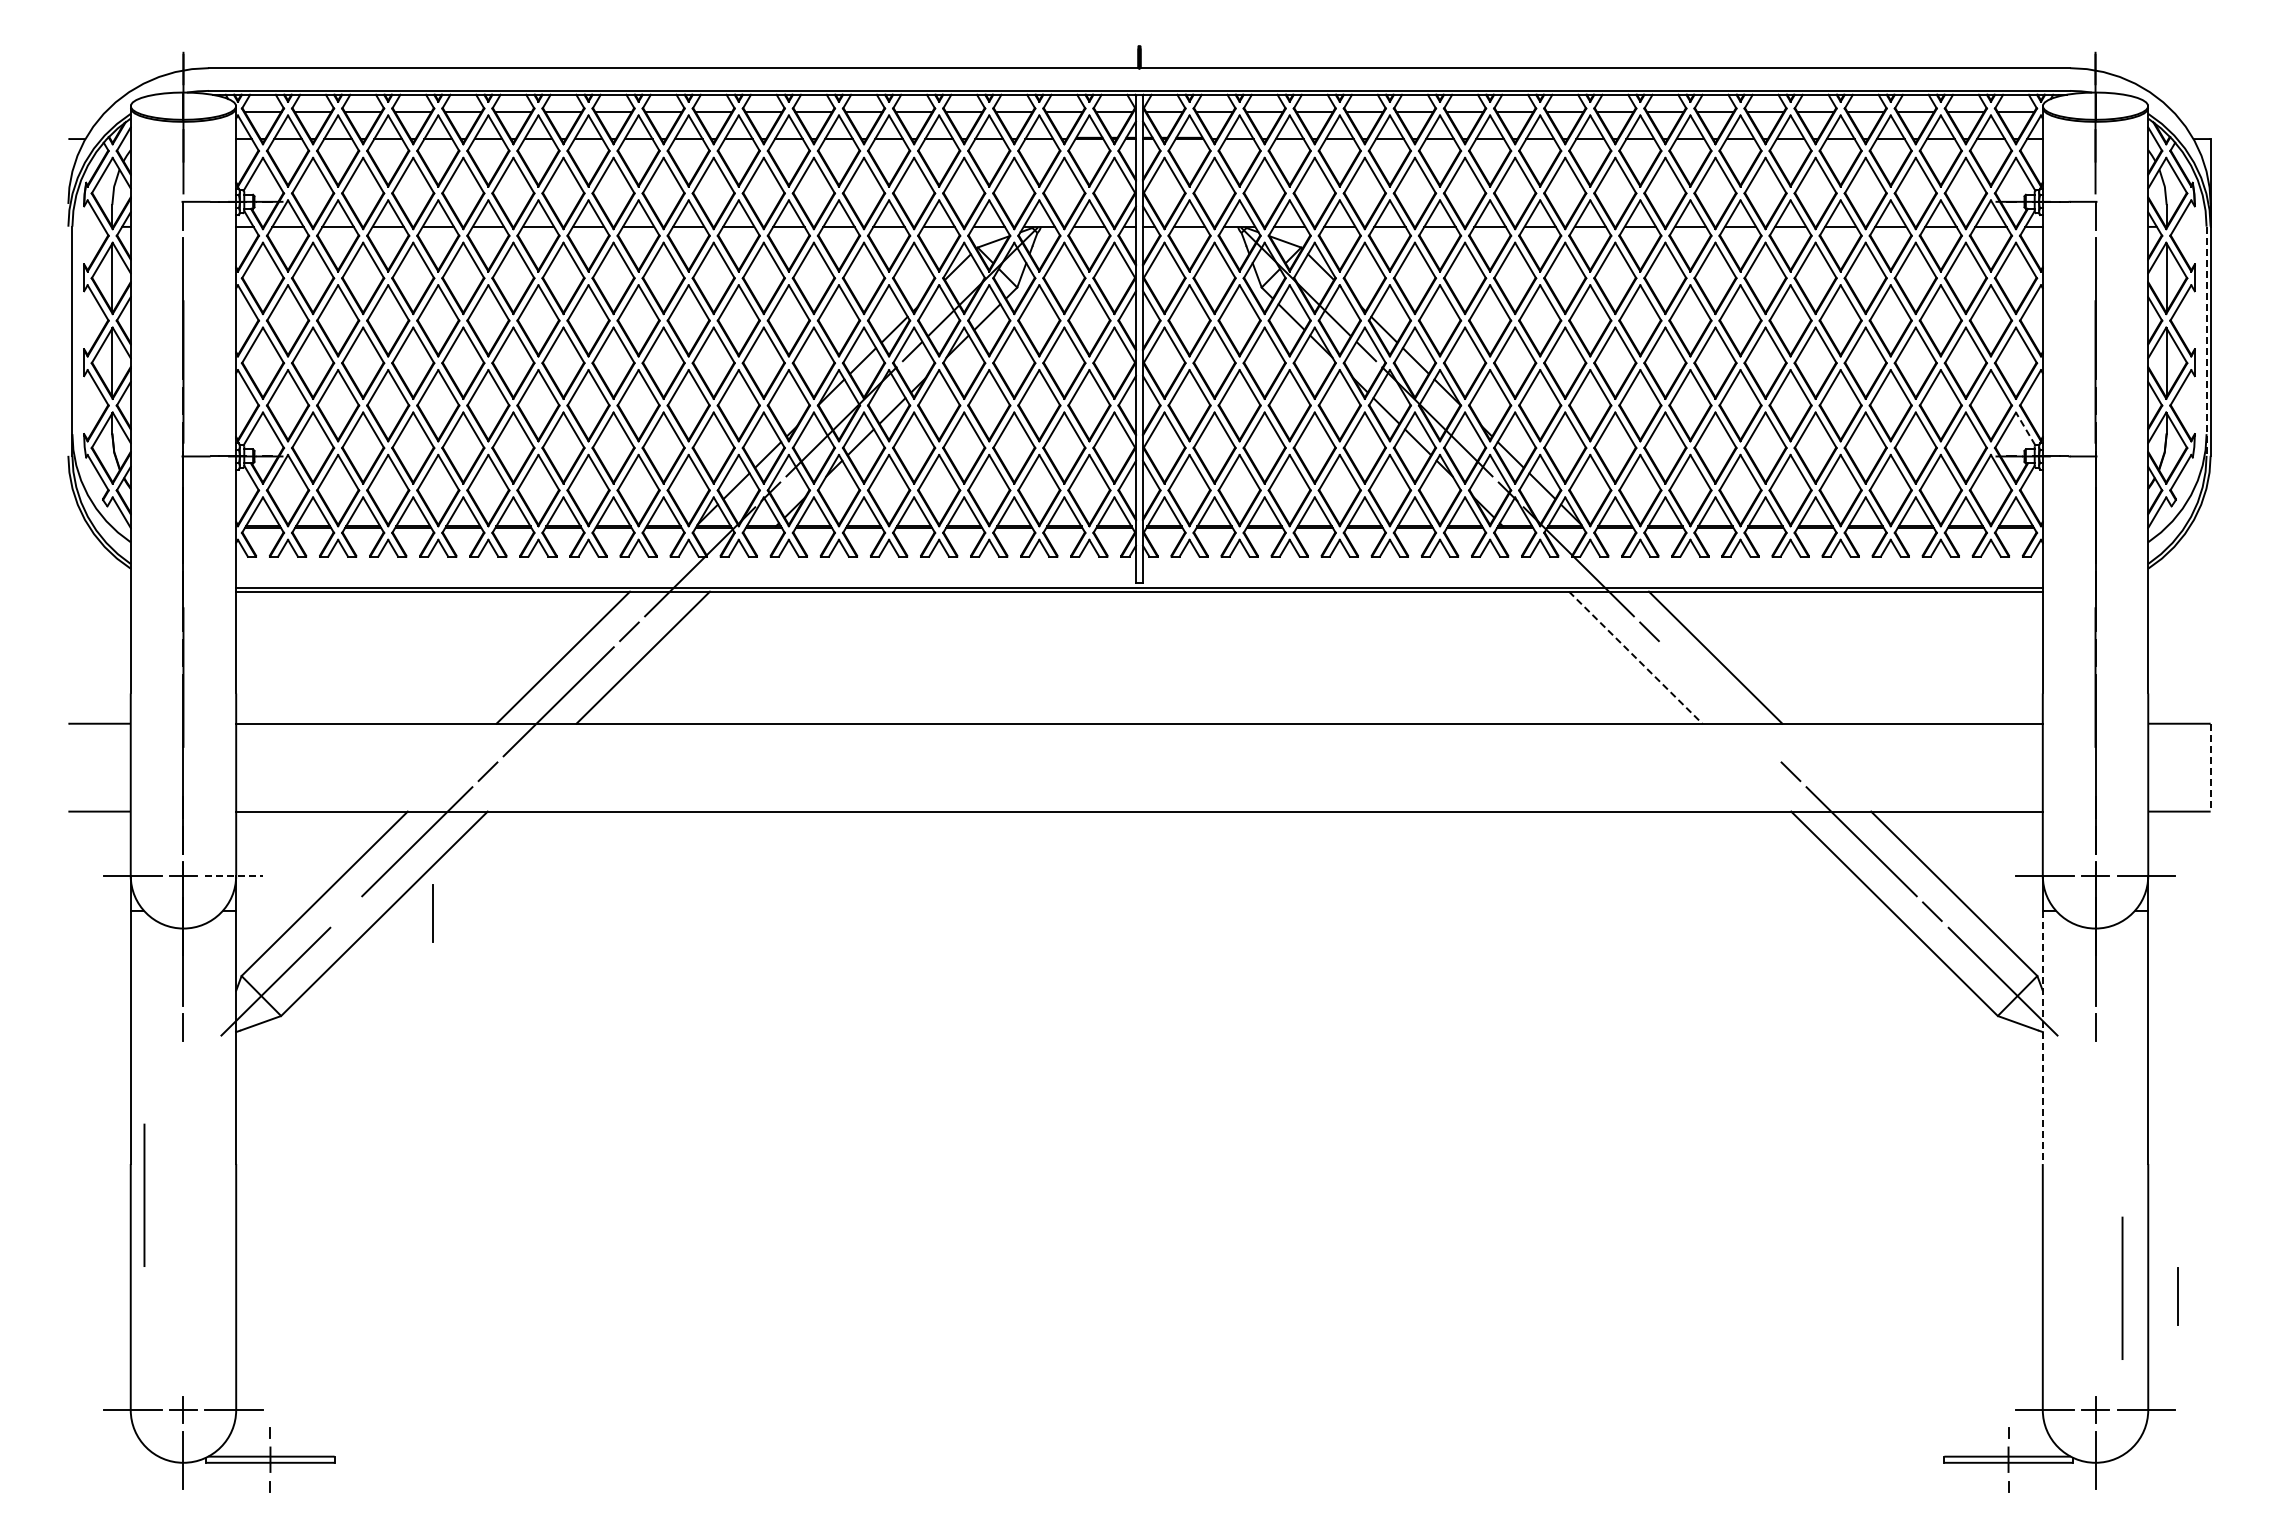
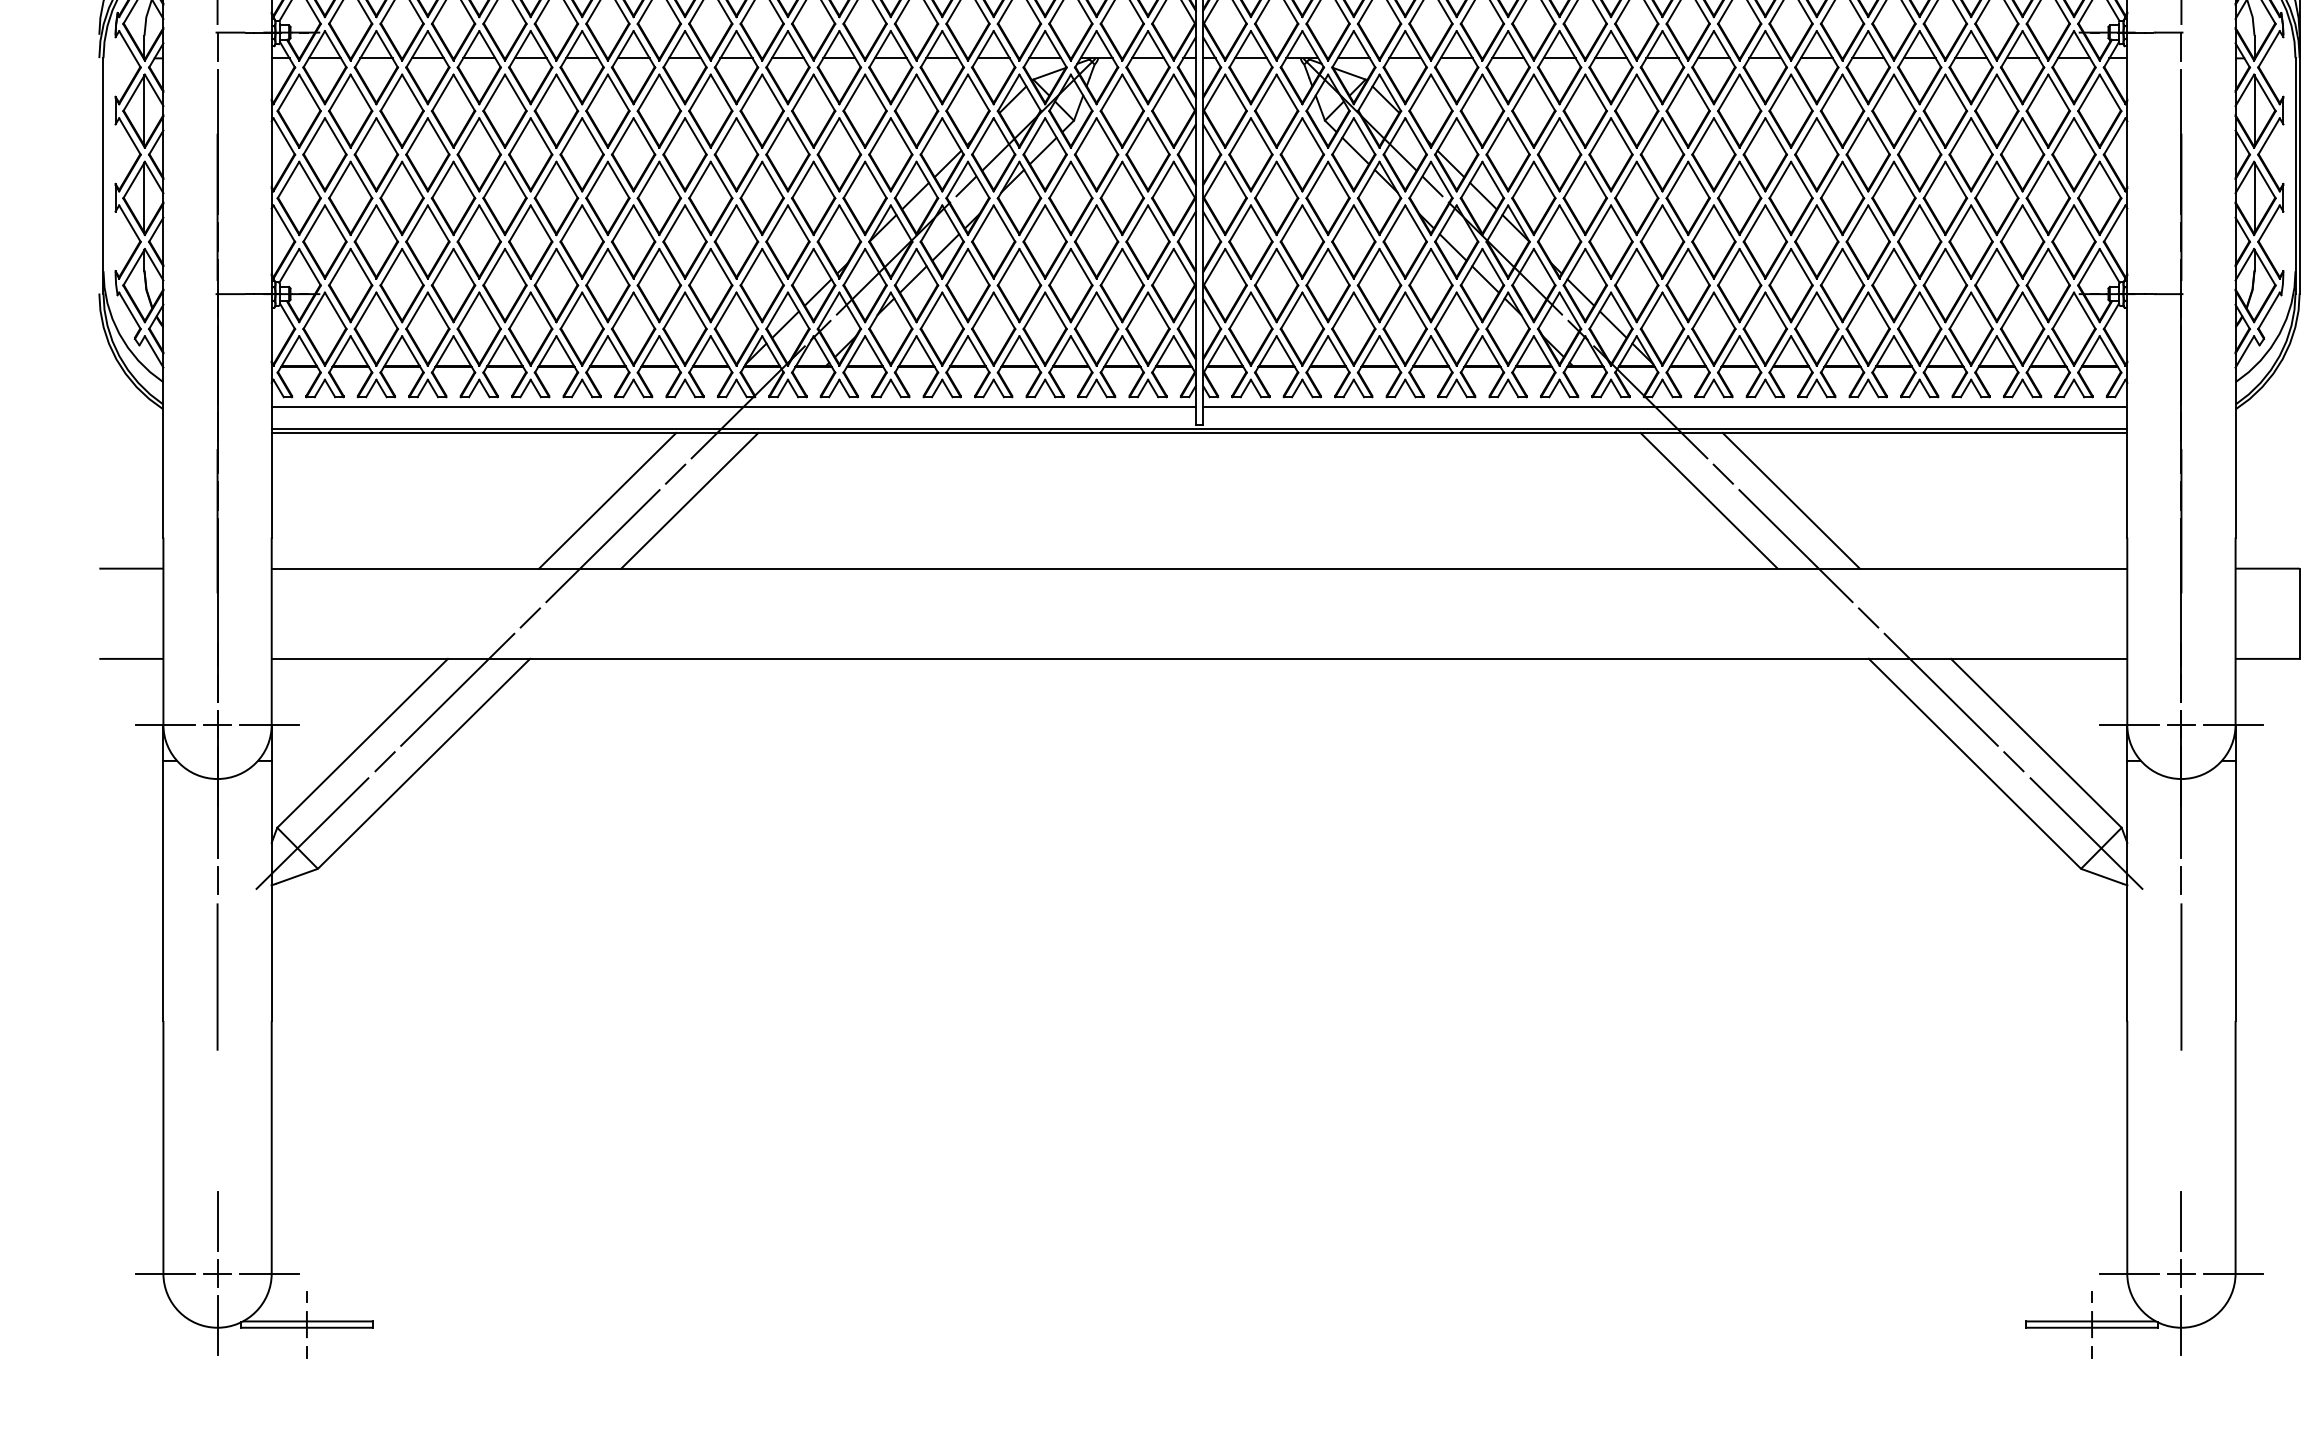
line: (2206, 341) -> (2295, 176), dashed -> solid
line: (2025, 428) -> (2109, 265), dashed -> solid
line: (686, 566) -> (734, 407), added
line: (1592, 566) -> (1664, 407), added
line: (1635, 657) -> (1708, 500), dashed -> solid
line: (1720, 701) -> (1796, 545), added
line: (2210, 767) -> (2299, 613), dashed -> solid
line: (234, 875) -> (269, 724), dashed -> solid
line: (346, 911) -> (385, 761), added
line: (432, 913) -> (216, 1221), moved
line: (2042, 1037) -> (2126, 890), dashed -> solid
line: (144, 1194) -> (217, 976), moved
line: (2122, 1287) -> (2181, 976), moved
line: (2177, 1296) -> (2181, 1221), moved

